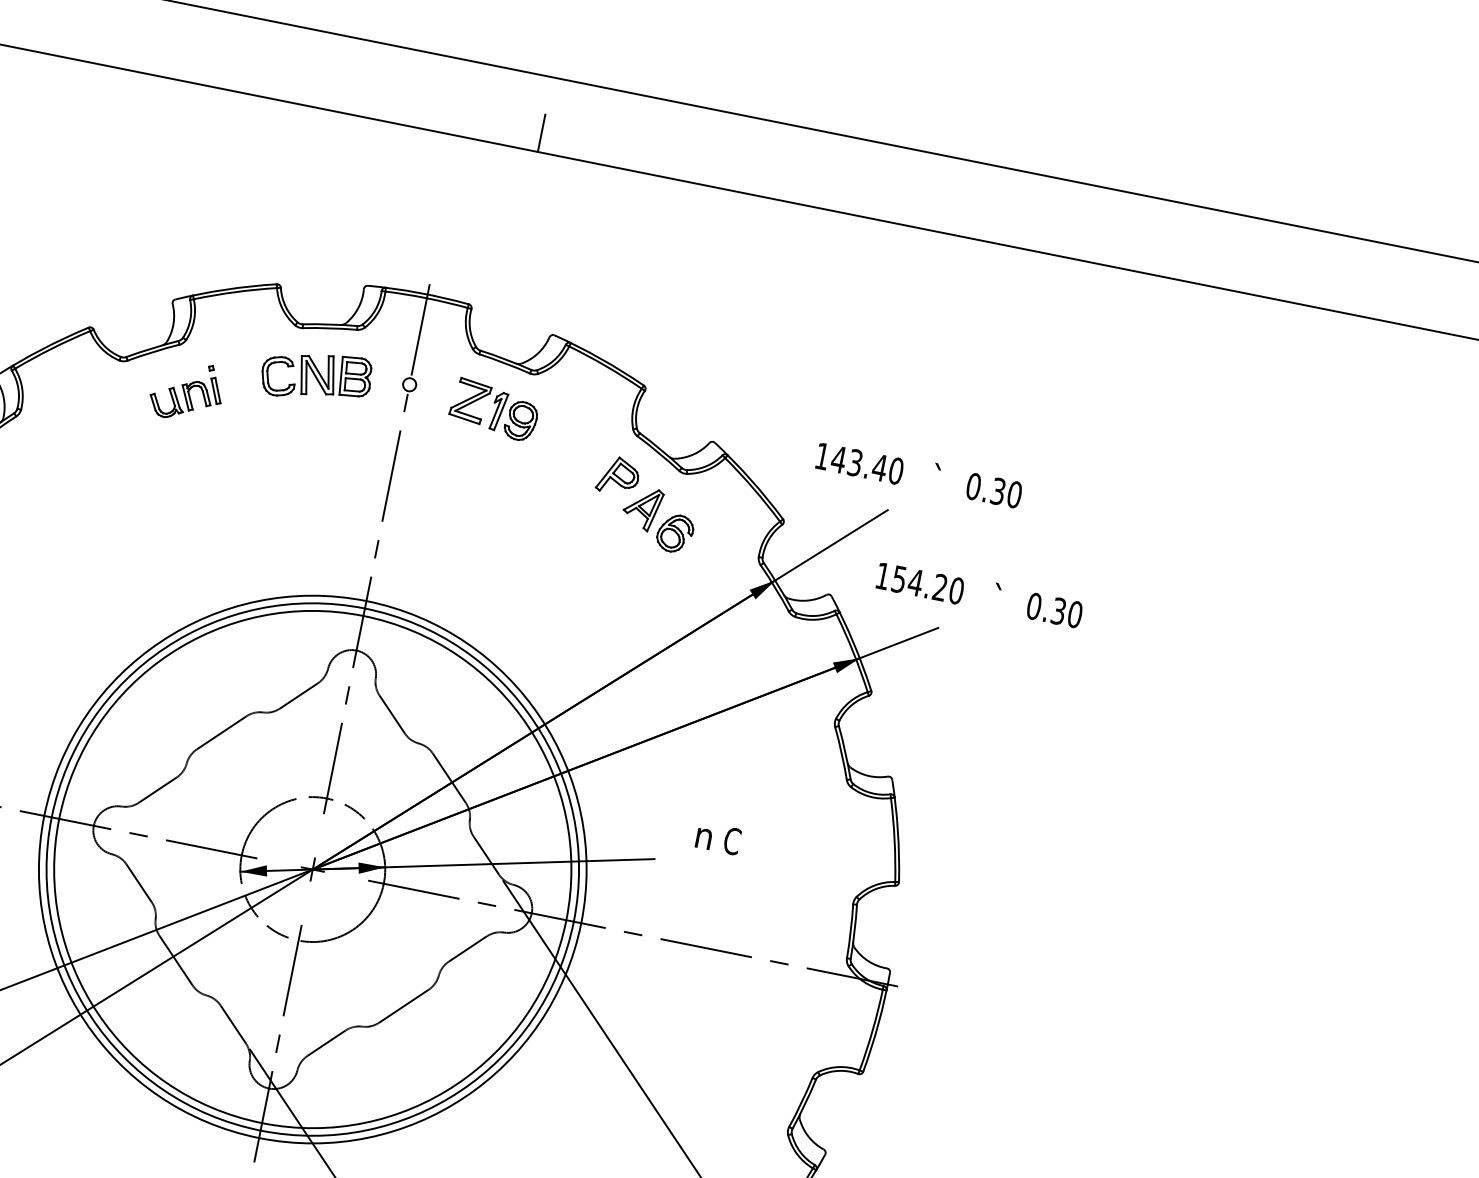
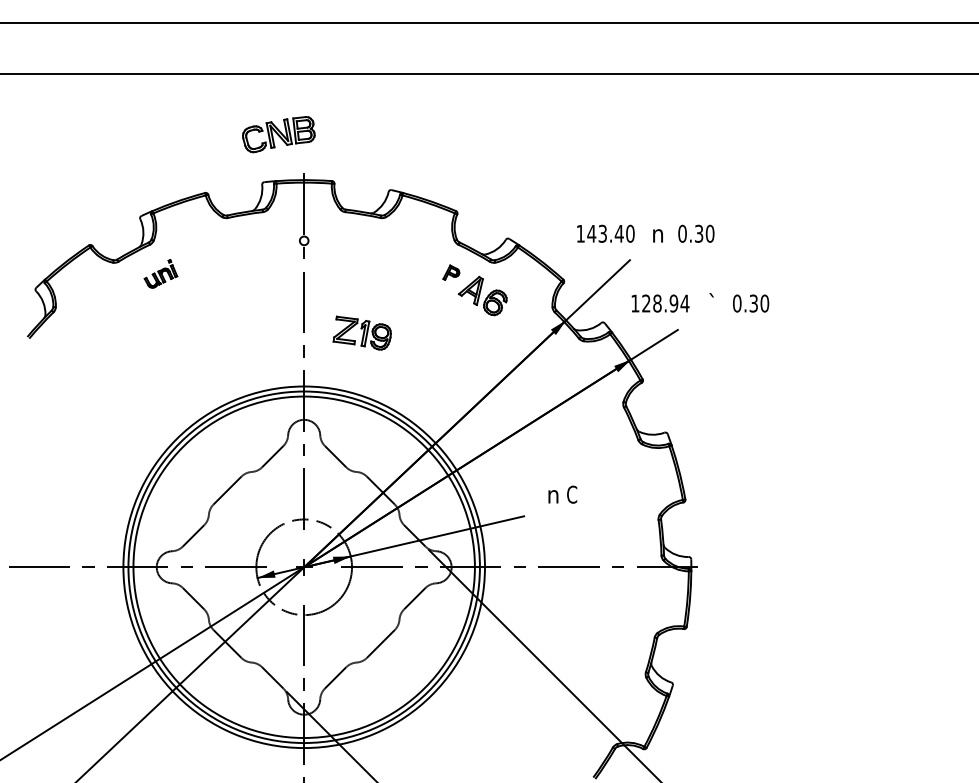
line: (542, 132) -> (357, 60), removed
part: (316, 376) -> (278, 134), moved
part: (186, 390) -> (160, 273), size x0.7
part: (493, 408) -> (361, 332), moved
part: (619, 475) -> (451, 272), size x0.6
text: (936, 477) -> (657, 232), ` -> n
text: (927, 585) -> (665, 303), 154.20 -> 128.94

